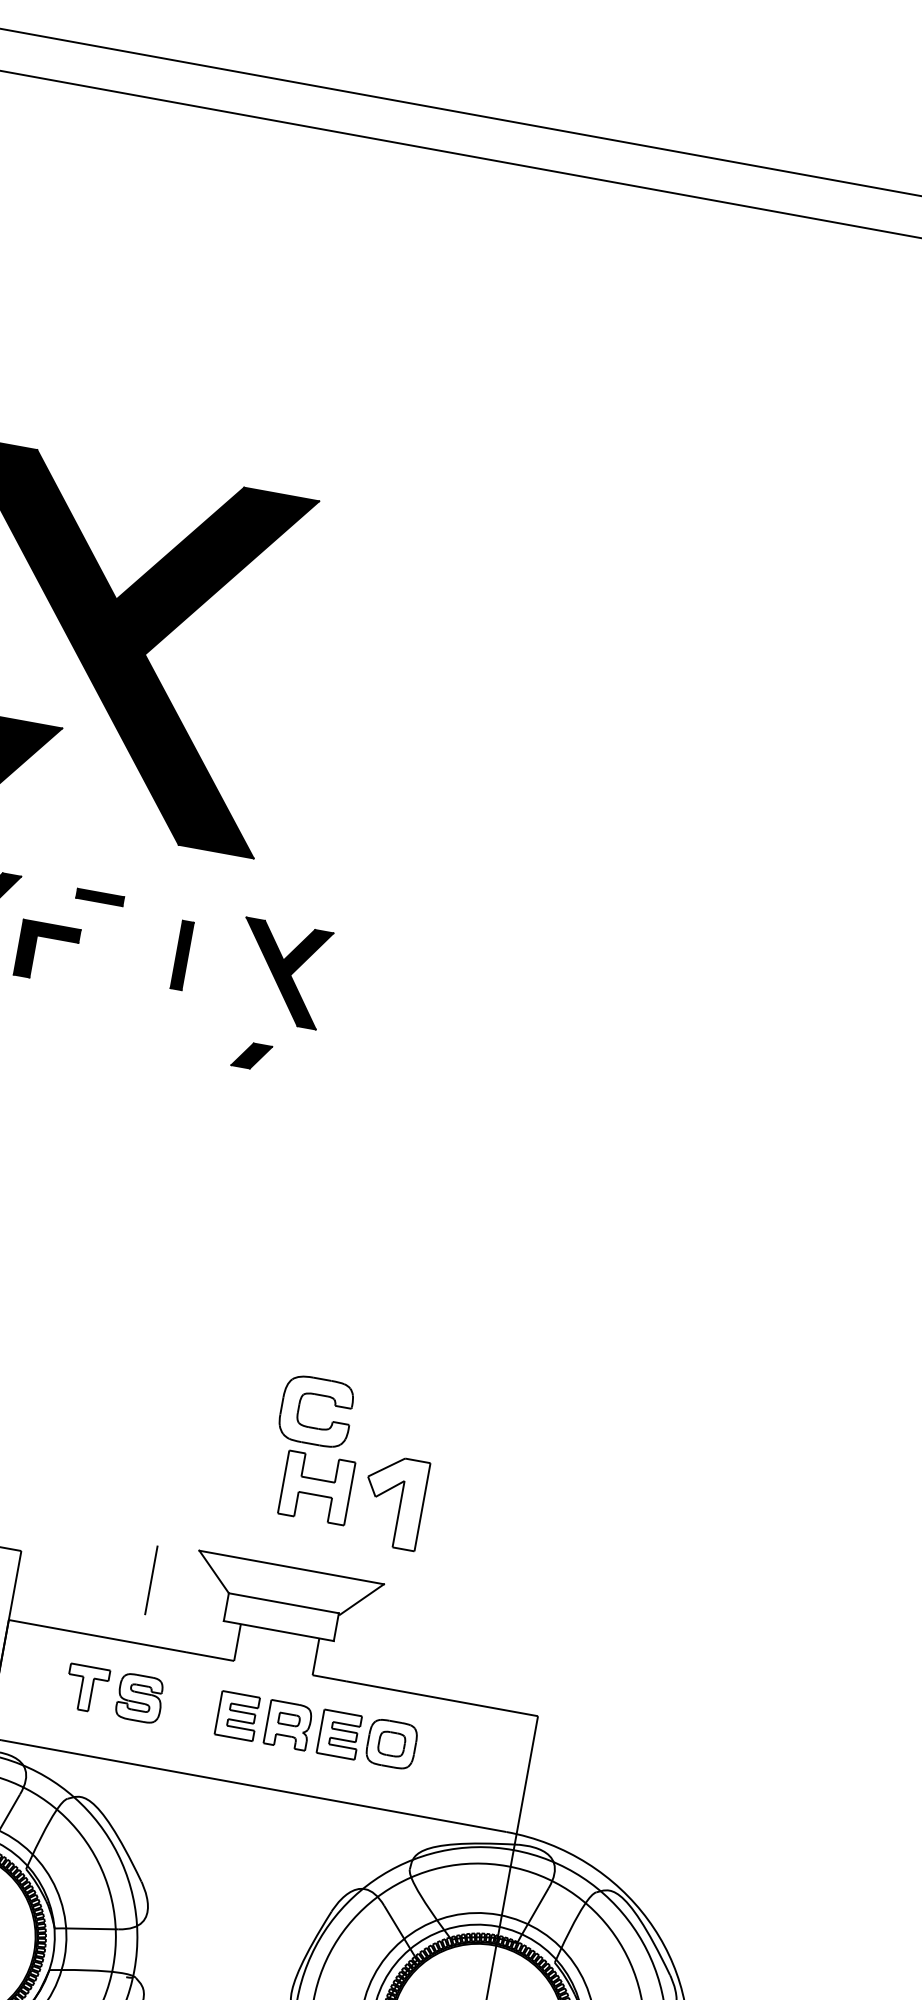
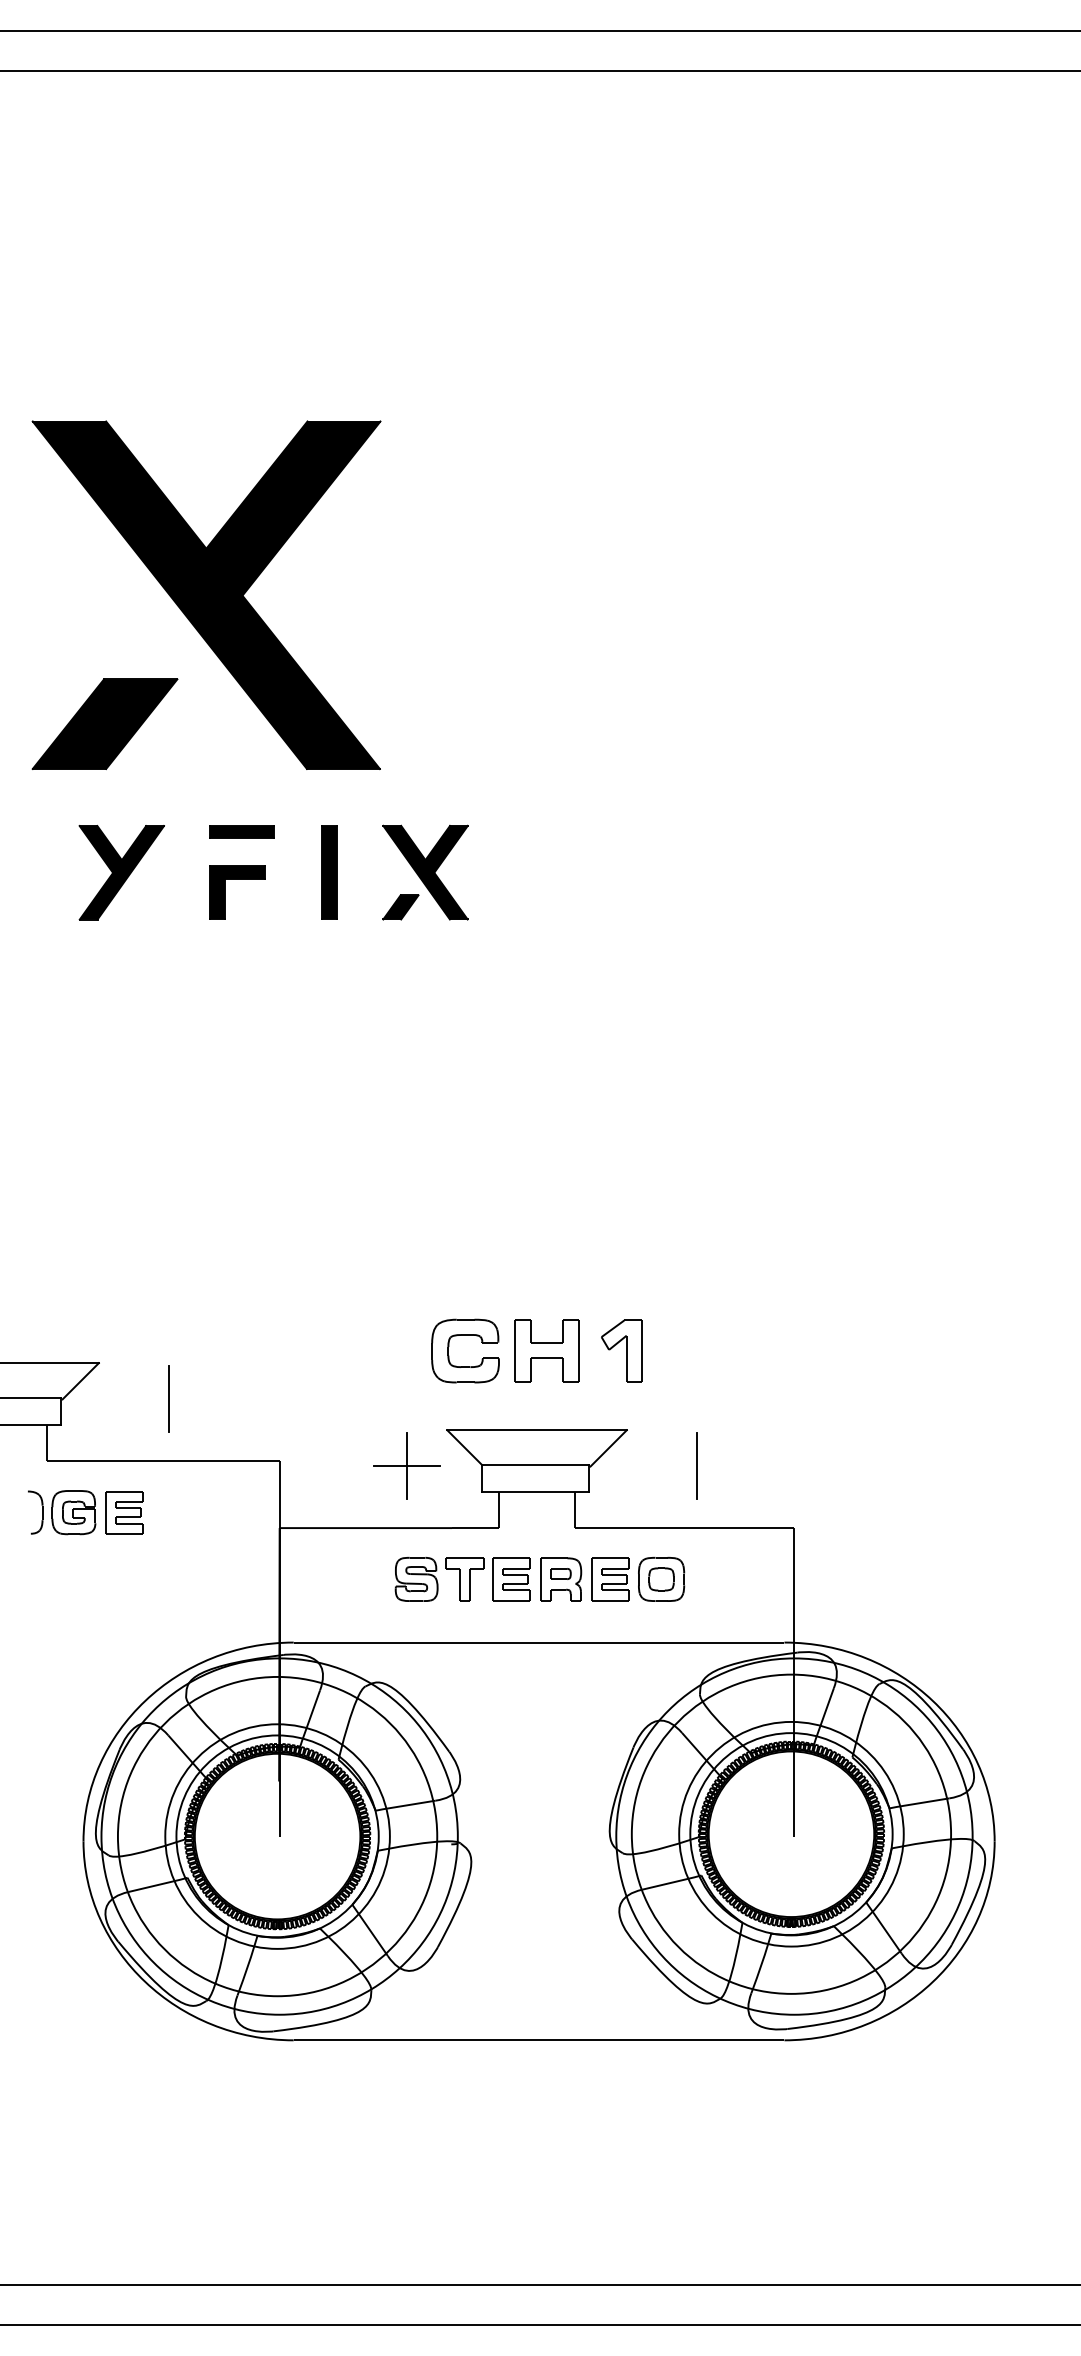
part: (99, 896) -> (241, 831), size x1.43
part: (34, 949) -> (225, 892), moved
part: (182, 955) -> (329, 872), size x1.43
part: (251, 1056) -> (400, 907), moved
part: (319, 1395) -> (465, 1335), moved
part: (393, 1501) -> (621, 1350), size x0.71
line: (151, 1580) -> (407, 1466), added
line: (449, 1634) -> (697, 1466), added
part: (86, 1688) -> (464, 1579), moved

